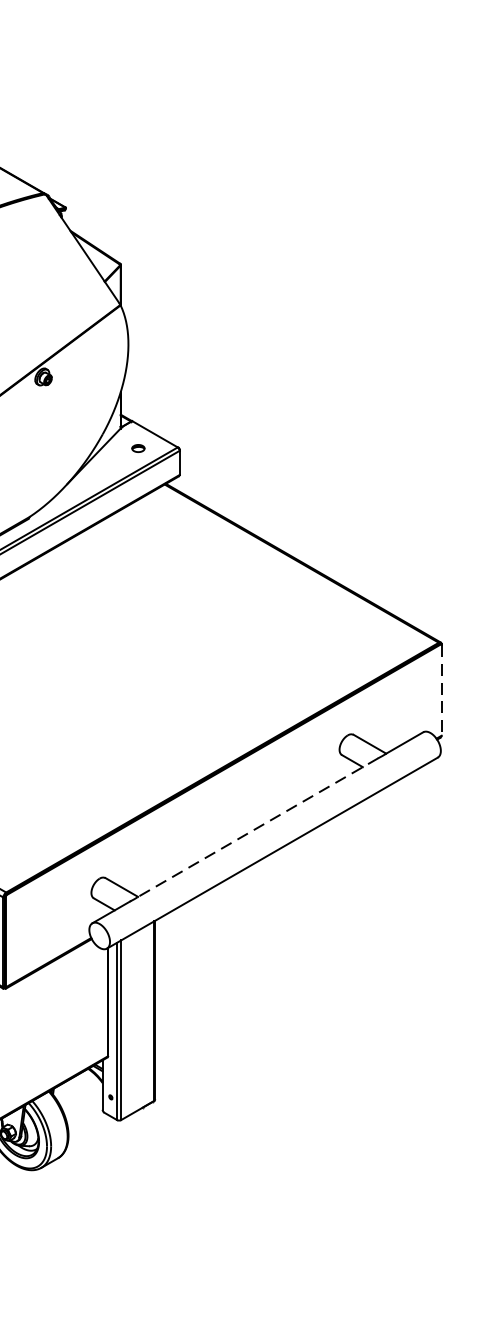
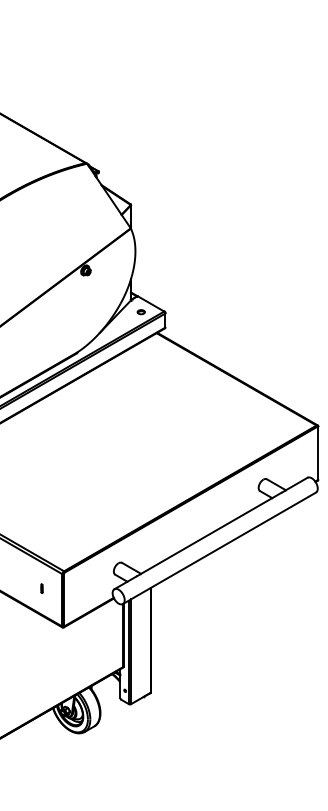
line: (442, 690) -> (318, 453), dashed -> solid
line: (257, 827) -> (210, 533), dashed -> solid

